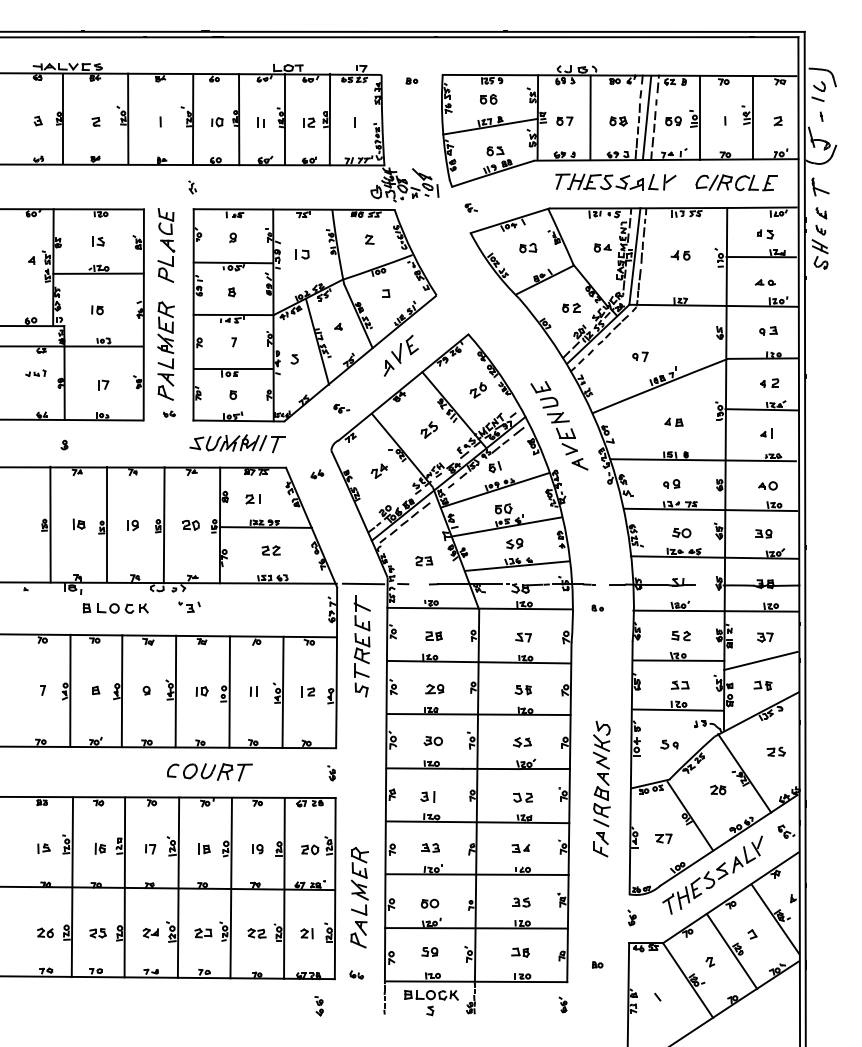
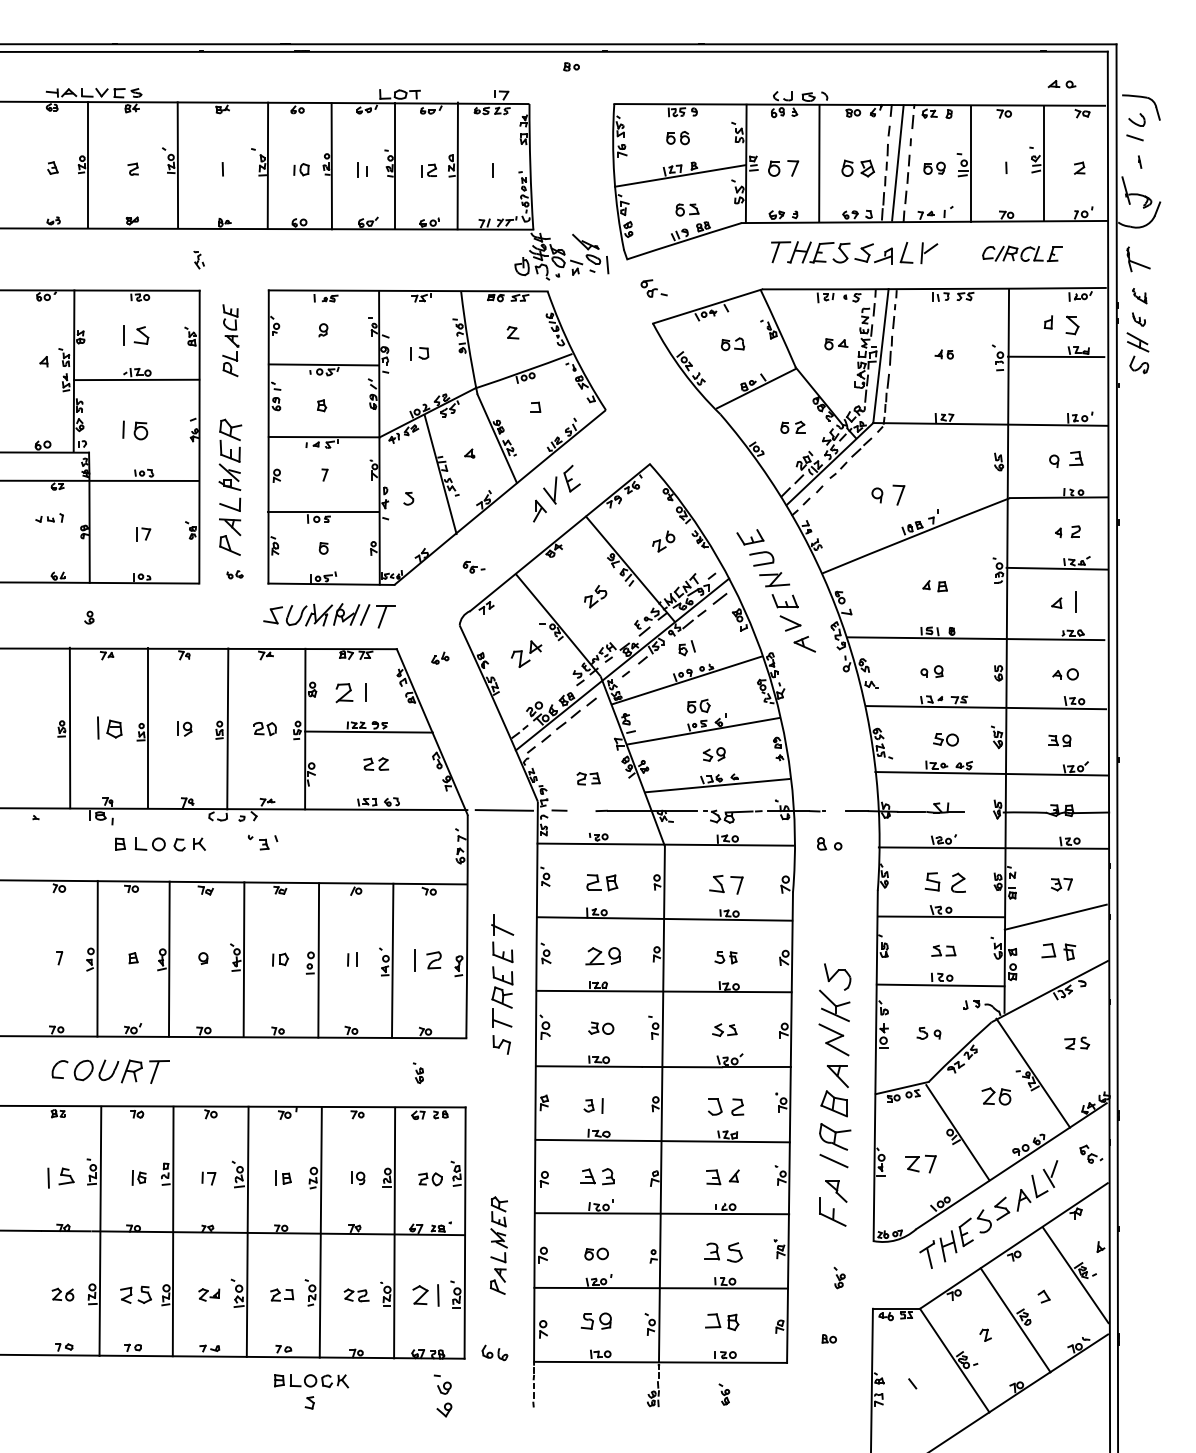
part: (411, 80) -> (570, 66), moved
part: (564, 120) -> (783, 167), size x1.4
part: (618, 121) -> (858, 168), size x1.4
part: (736, 182) -> (1021, 253), size x0.7
part: (192, 187) -> (199, 260), moved
part: (470, 207) -> (652, 288), size x1.6
part: (765, 234) -> (1062, 325), size x1.6
part: (98, 241) -> (136, 335), size x1.6
part: (166, 245) -> (230, 340), size x0.7
part: (680, 255) -> (944, 354), size x0.7
part: (764, 282) -> (1060, 84), moved
part: (97, 310) -> (135, 430), size x1.6
part: (768, 330) -> (1066, 458), size x1.4
part: (640, 356) -> (888, 494), size x1.6
part: (766, 433) -> (1063, 601), size x1.6
part: (378, 470) -> (525, 652), size x1.4
part: (252, 499) -> (350, 693), size x1.6
part: (78, 523) -> (108, 726), size x1.6
part: (597, 607) -> (829, 843), size x1.6
part: (680, 635) -> (944, 881), size x1.6
part: (433, 636) -> (601, 883), size x1.4
part: (523, 637) -> (726, 884), size x1.6
part: (361, 646) -> (501, 984), moved
part: (762, 685) -> (1057, 951), size x1.4
part: (434, 689) -> (602, 956), size x1.4
part: (308, 691) -> (428, 959), size x1.6
part: (209, 772) -> (110, 1072), moved
part: (331, 773) -> (418, 1073), moved
part: (601, 788) -> (834, 1094), size x1.4
part: (718, 789) -> (996, 1095), size x1.4
part: (522, 797) -> (724, 1106), size x1.4
part: (663, 838) -> (920, 1163), size x1.4
part: (430, 847) -> (597, 1176), size x1.4
part: (43, 848) -> (60, 1177), size x1.6
part: (520, 848) -> (722, 1177), size x1.4
part: (359, 897) -> (498, 1245), size x0.7
part: (521, 902) -> (723, 1252), size x1.6
part: (631, 917) -> (838, 1277), moved
part: (97, 933) -> (135, 1295), size x1.4
part: (306, 933) -> (425, 1295), size x1.6
part: (429, 951) -> (595, 1320), size x1.4
part: (520, 952) -> (722, 1321), size x1.4
part: (356, 974) -> (494, 1352), size x1.4
part: (431, 1003) -> (311, 1392), moved
part: (562, 1004) -> (723, 1393), moved
part: (318, 1006) -> (441, 1396), size x1.6

